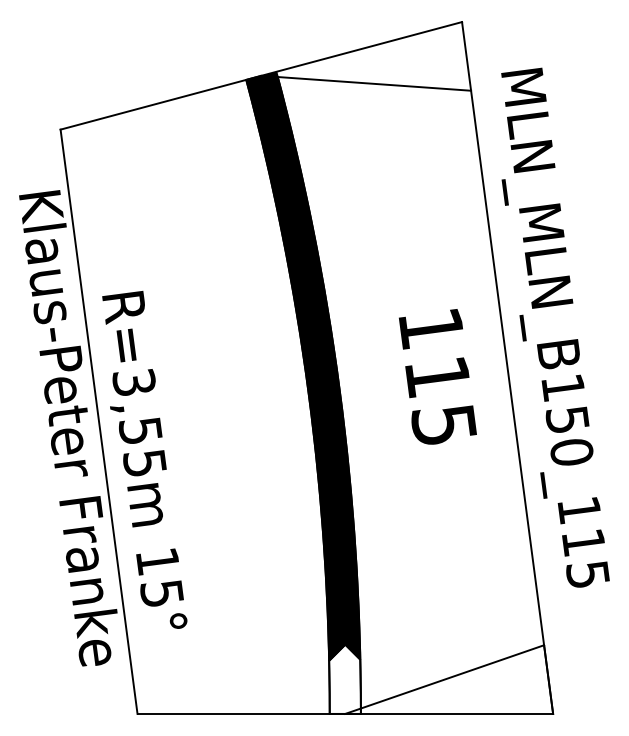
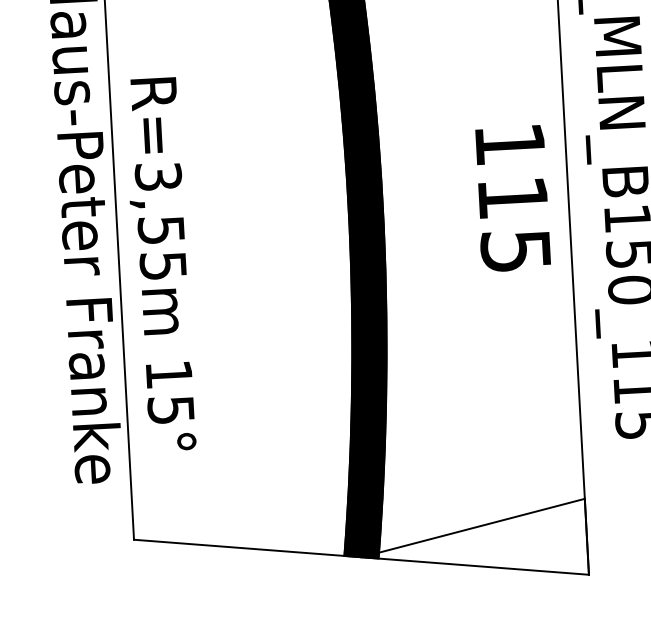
text: (437, 376) -> (512, 197), moved
fill: (344, 678) -> (363, 518), added

